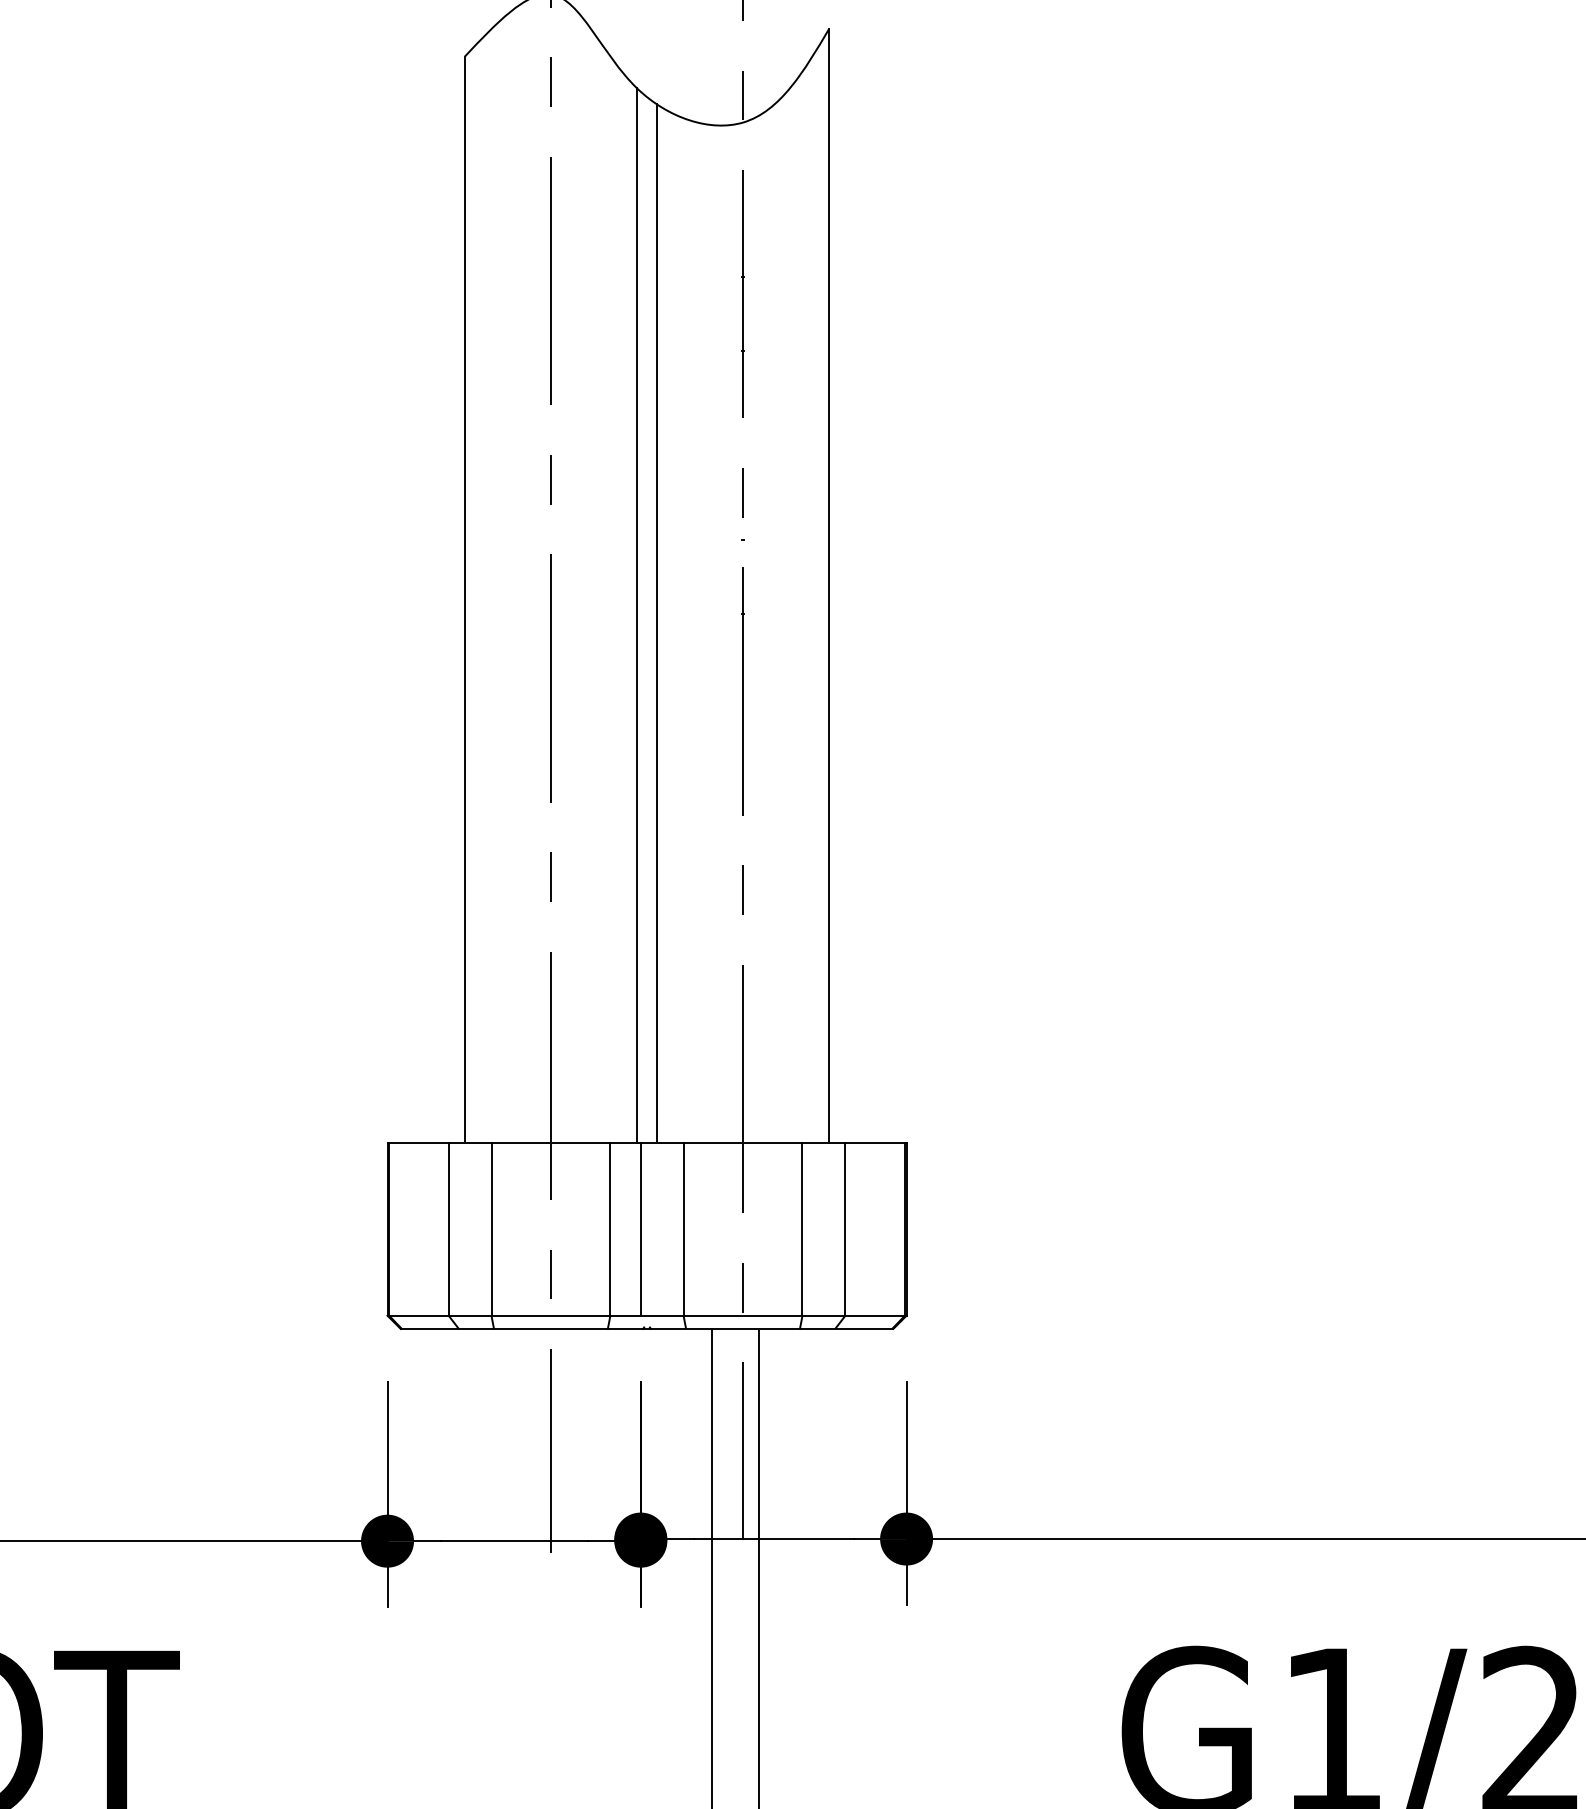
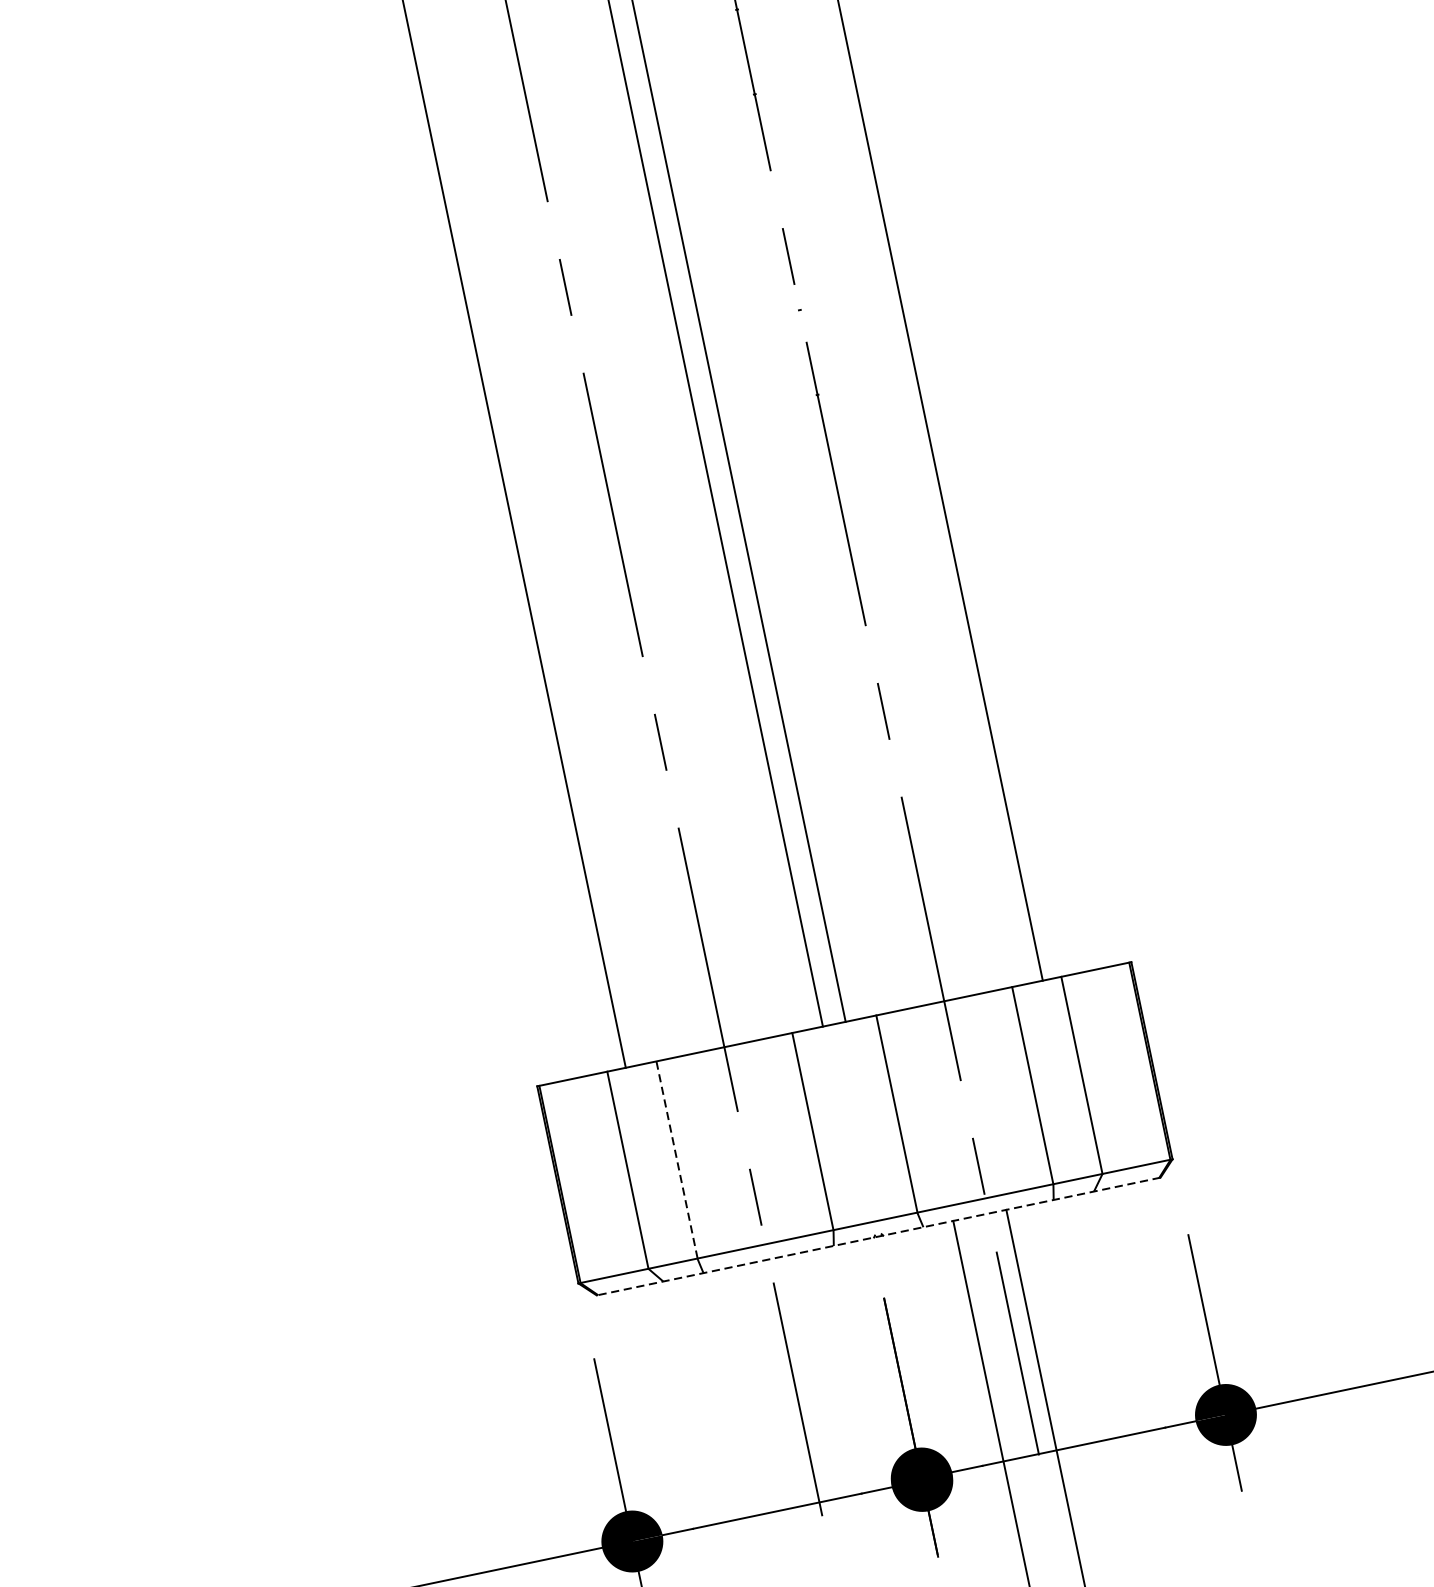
line: (491, 1229) -> (676, 1159), solid -> dashed
line: (640, 1229) -> (847, 1124), removed
line: (646, 1328) -> (877, 1236), solid -> dashed

